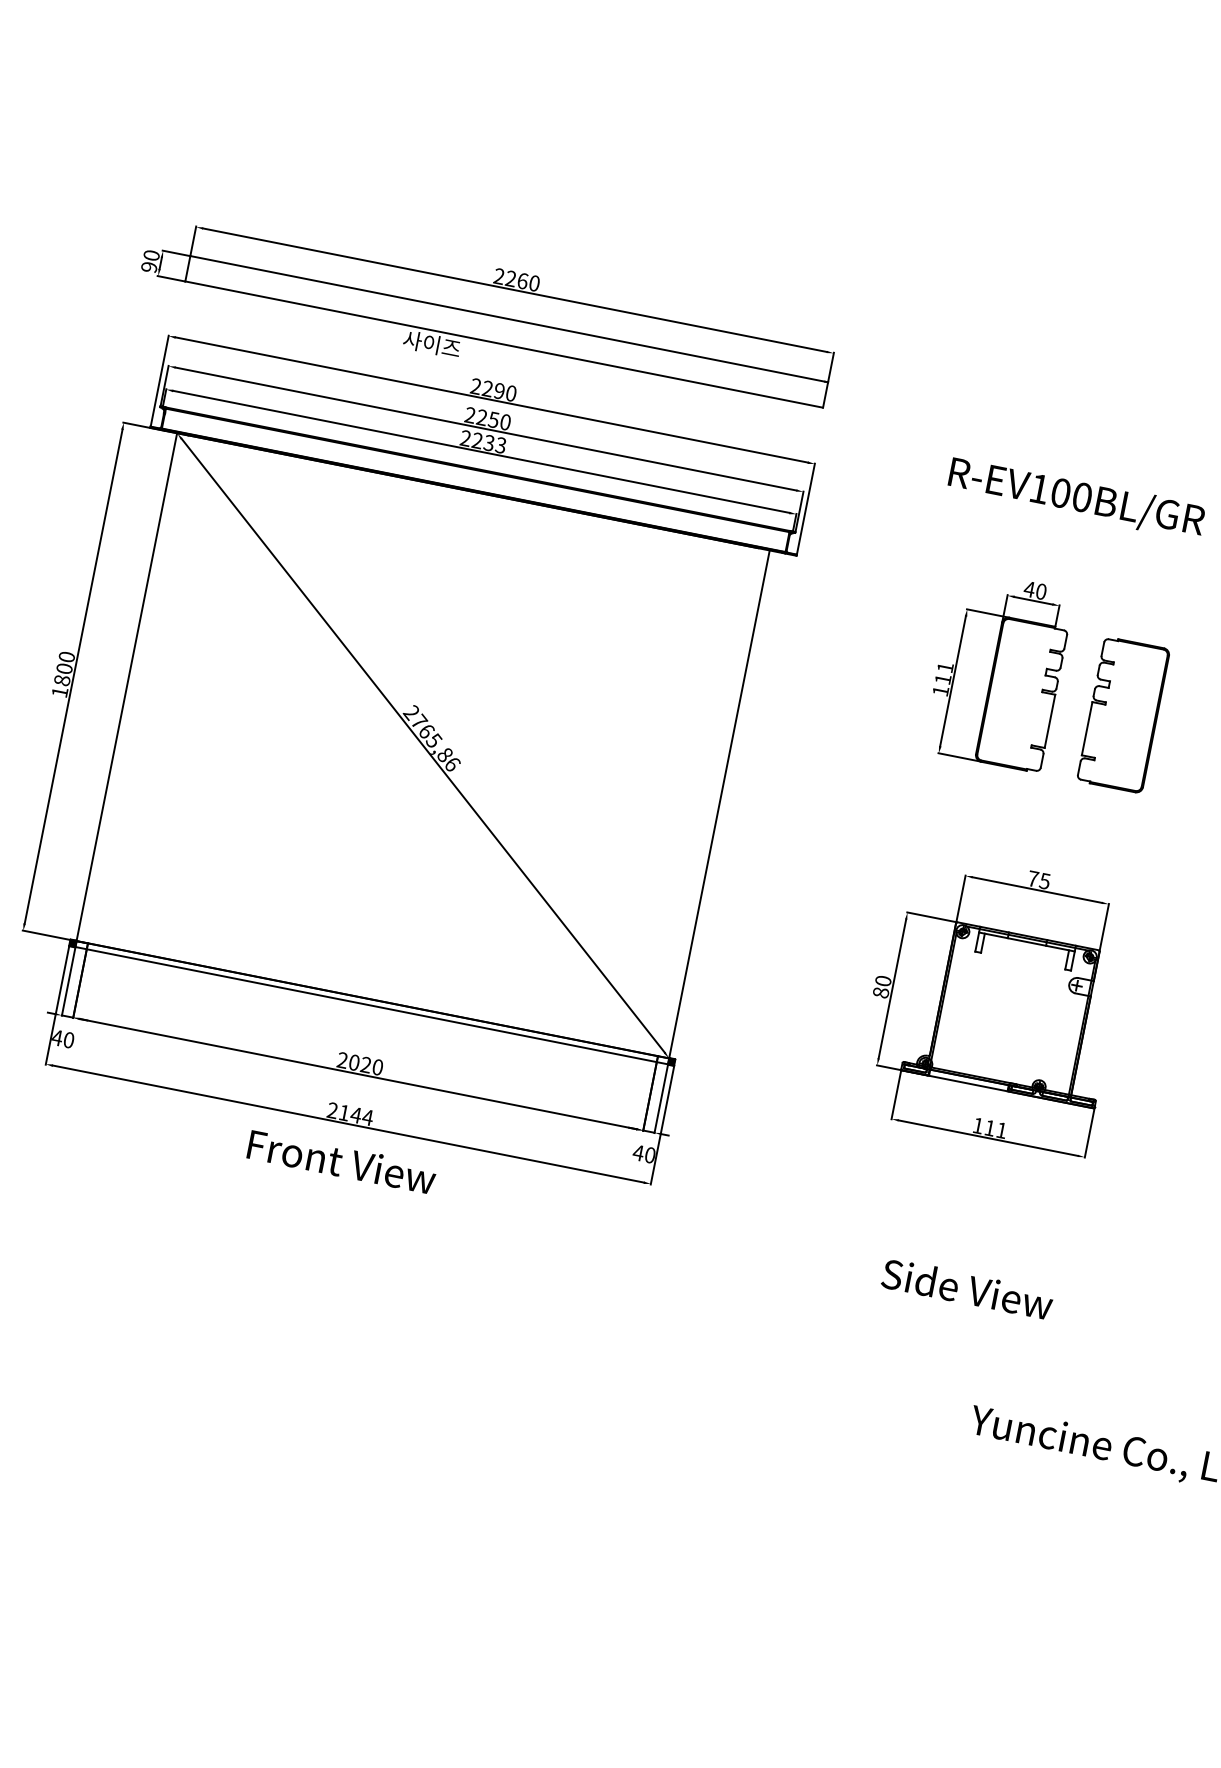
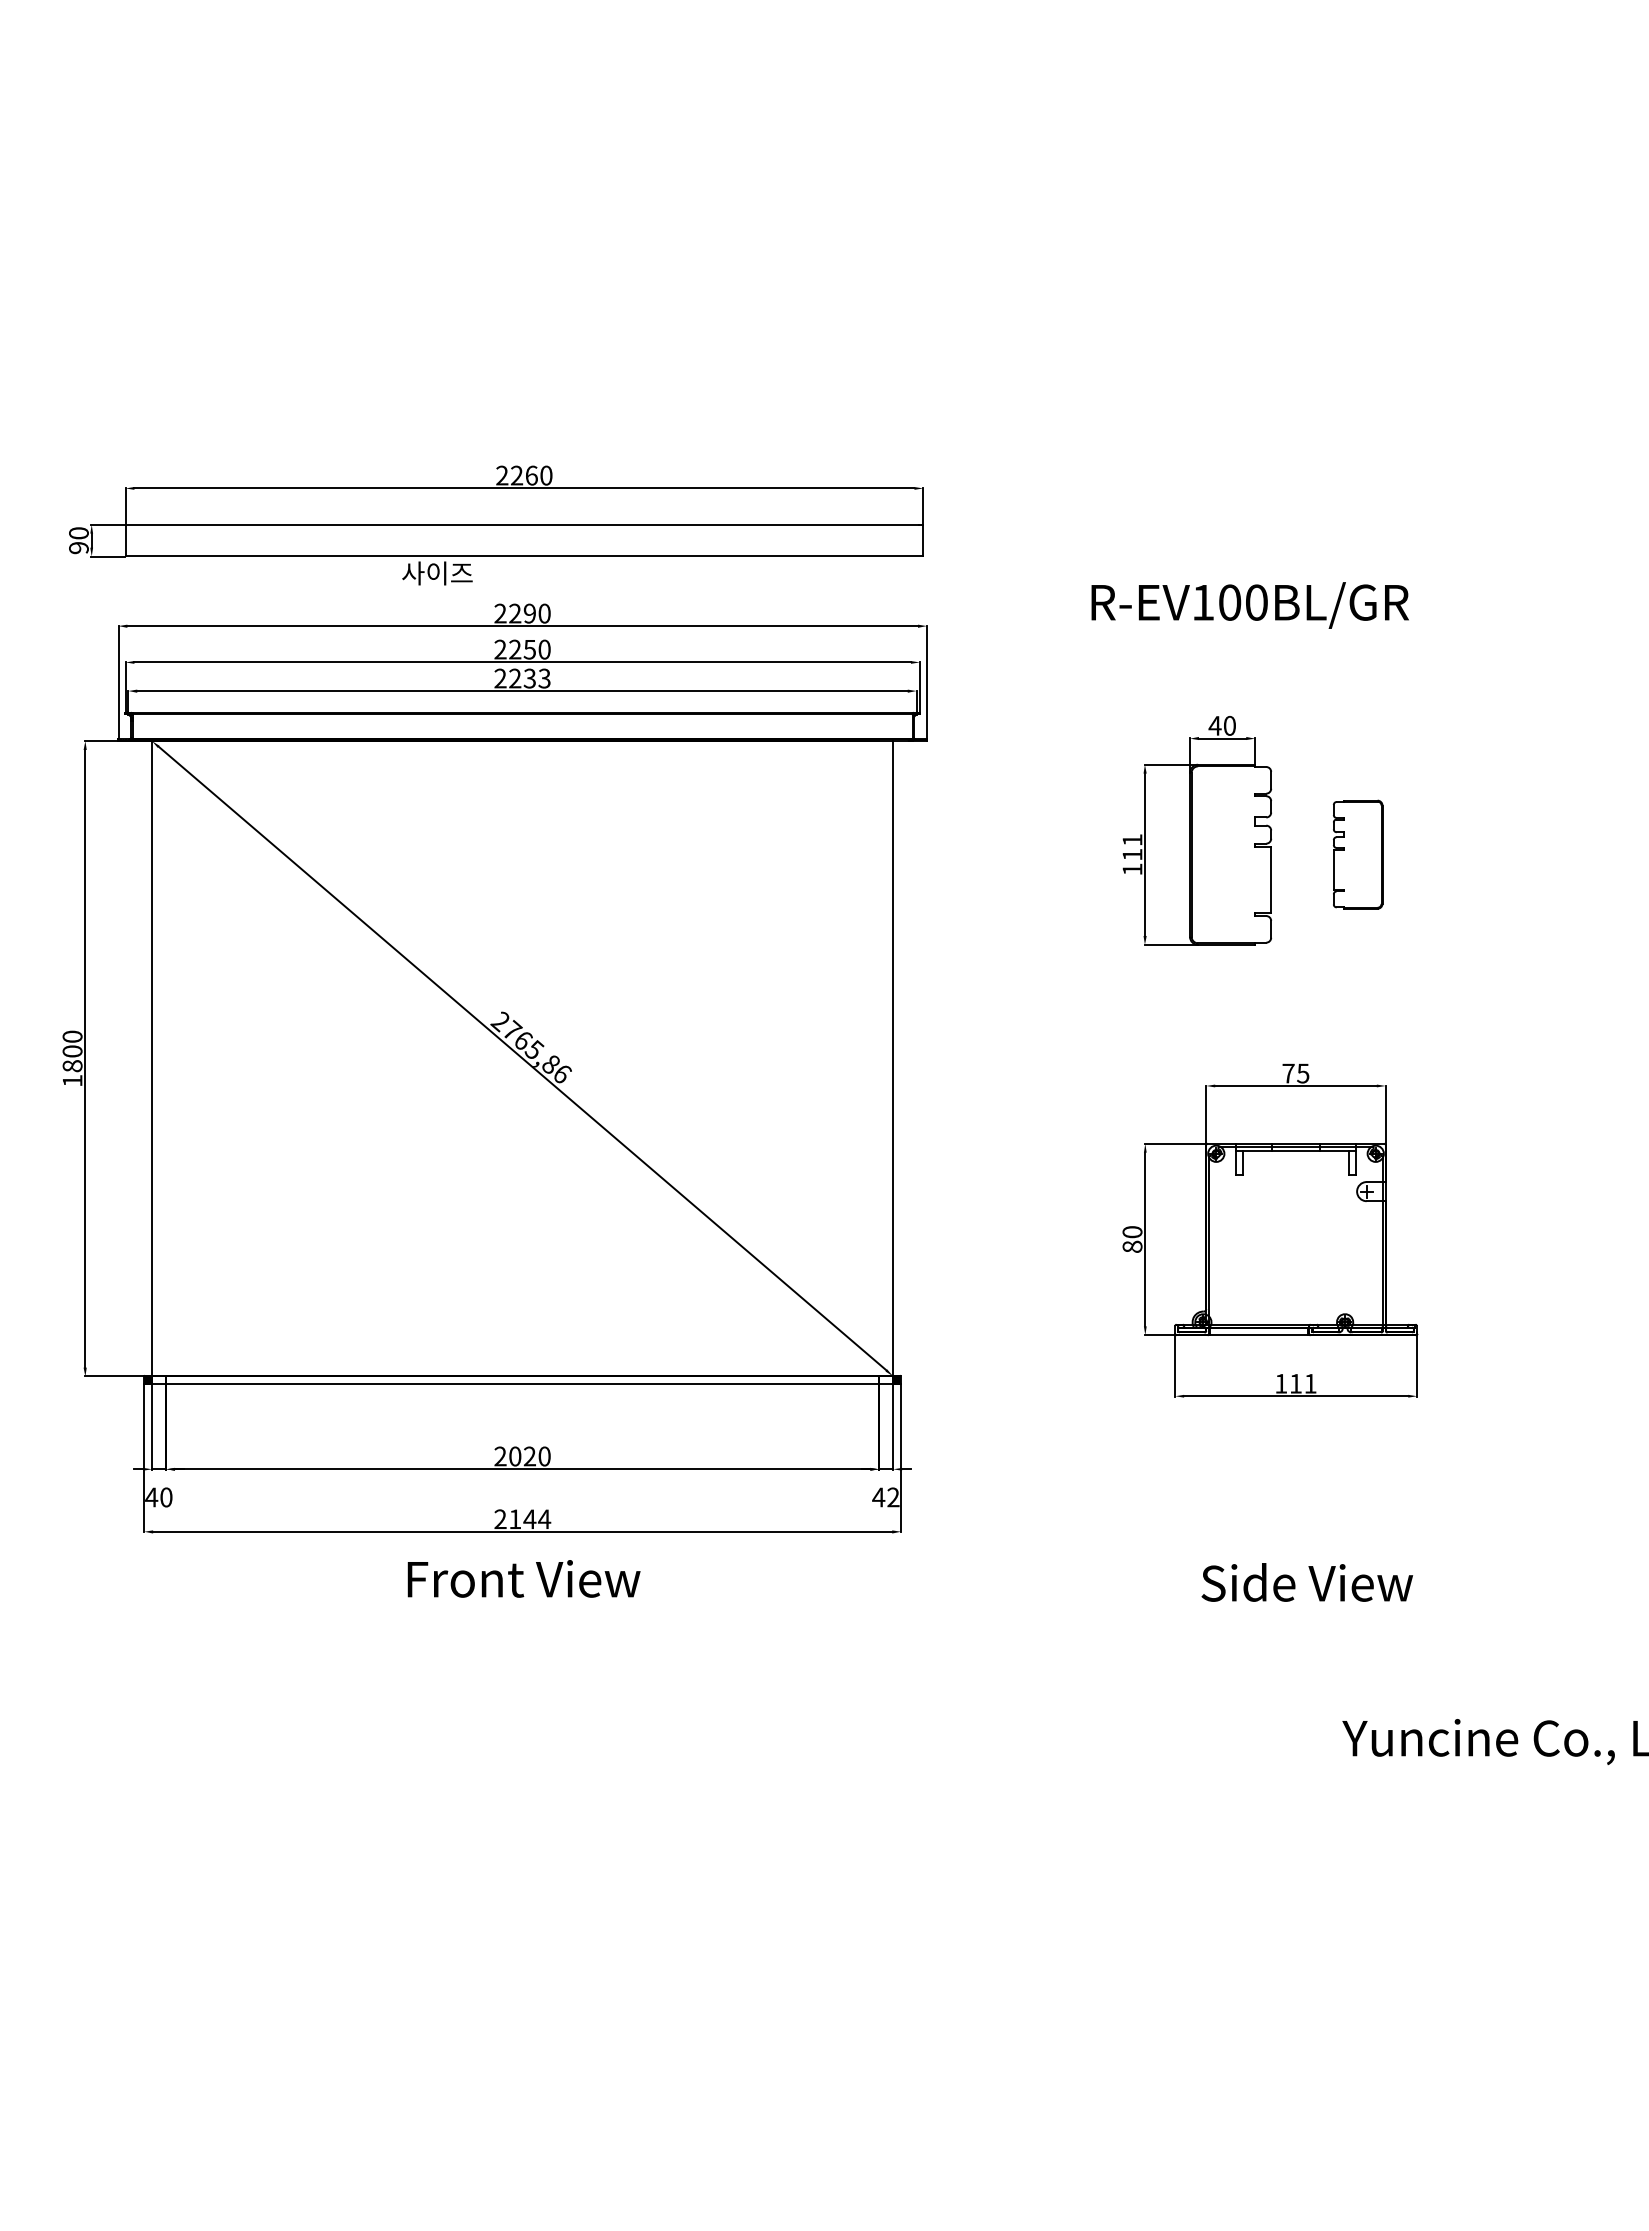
part: (1123, 714) -> (1357, 854), size x0.6
text: (650, 1155) -> (893, 1497), 40 -> 42

